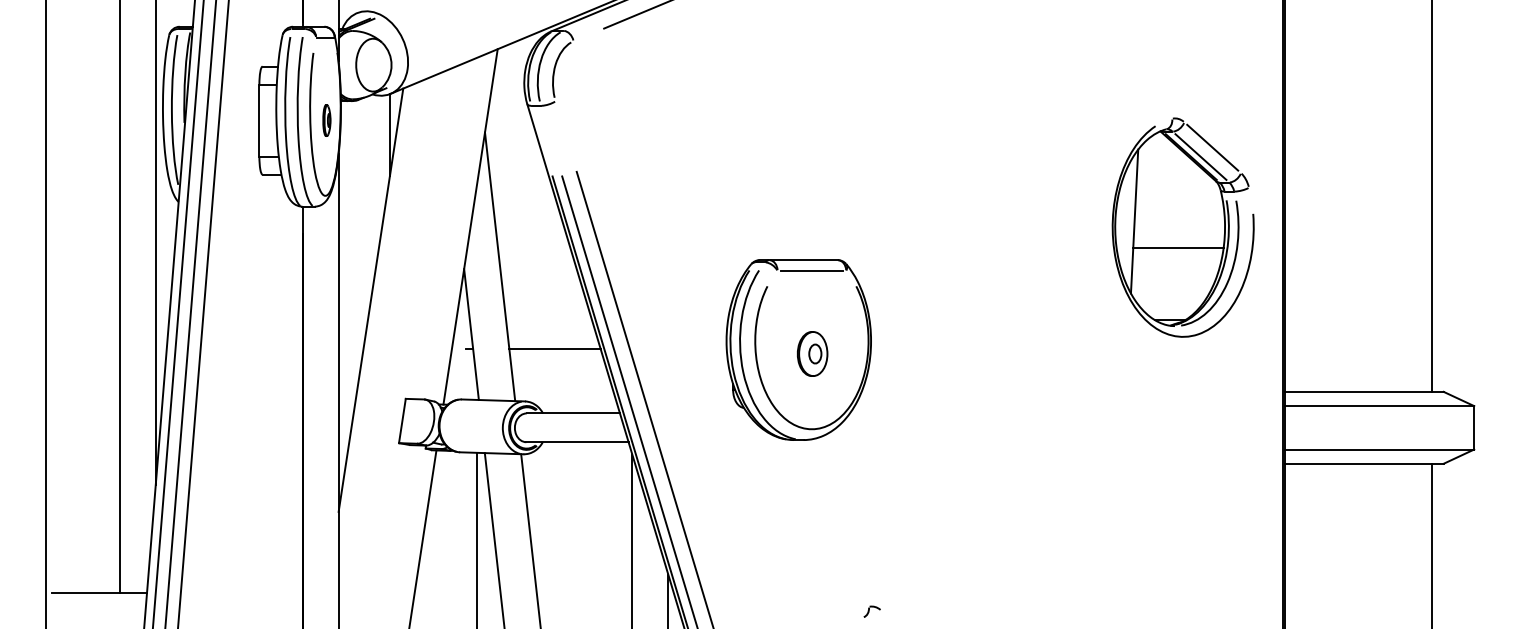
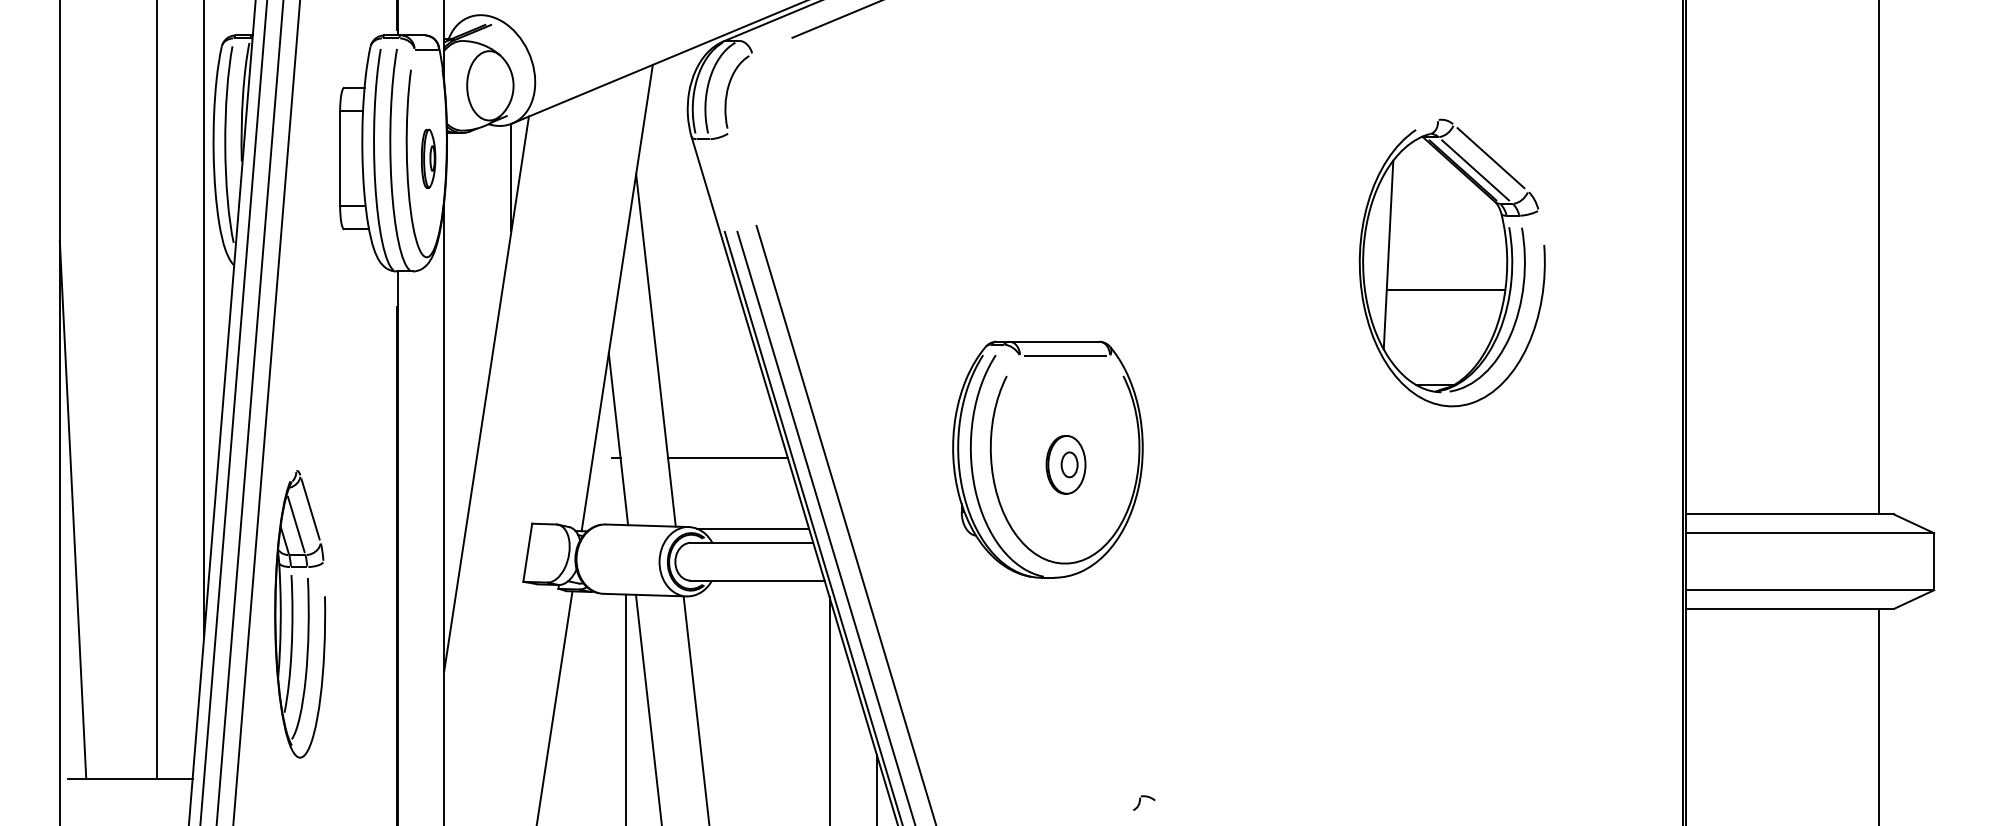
part: (326, 120) -> (428, 158), size x1.43
part: (1182, 227) -> (1451, 262), moved
line: (55, 388) -> (72, 509), added
line: (573, 402) -> (752, 528), added
part: (223, 468) -> (293, 614), added

